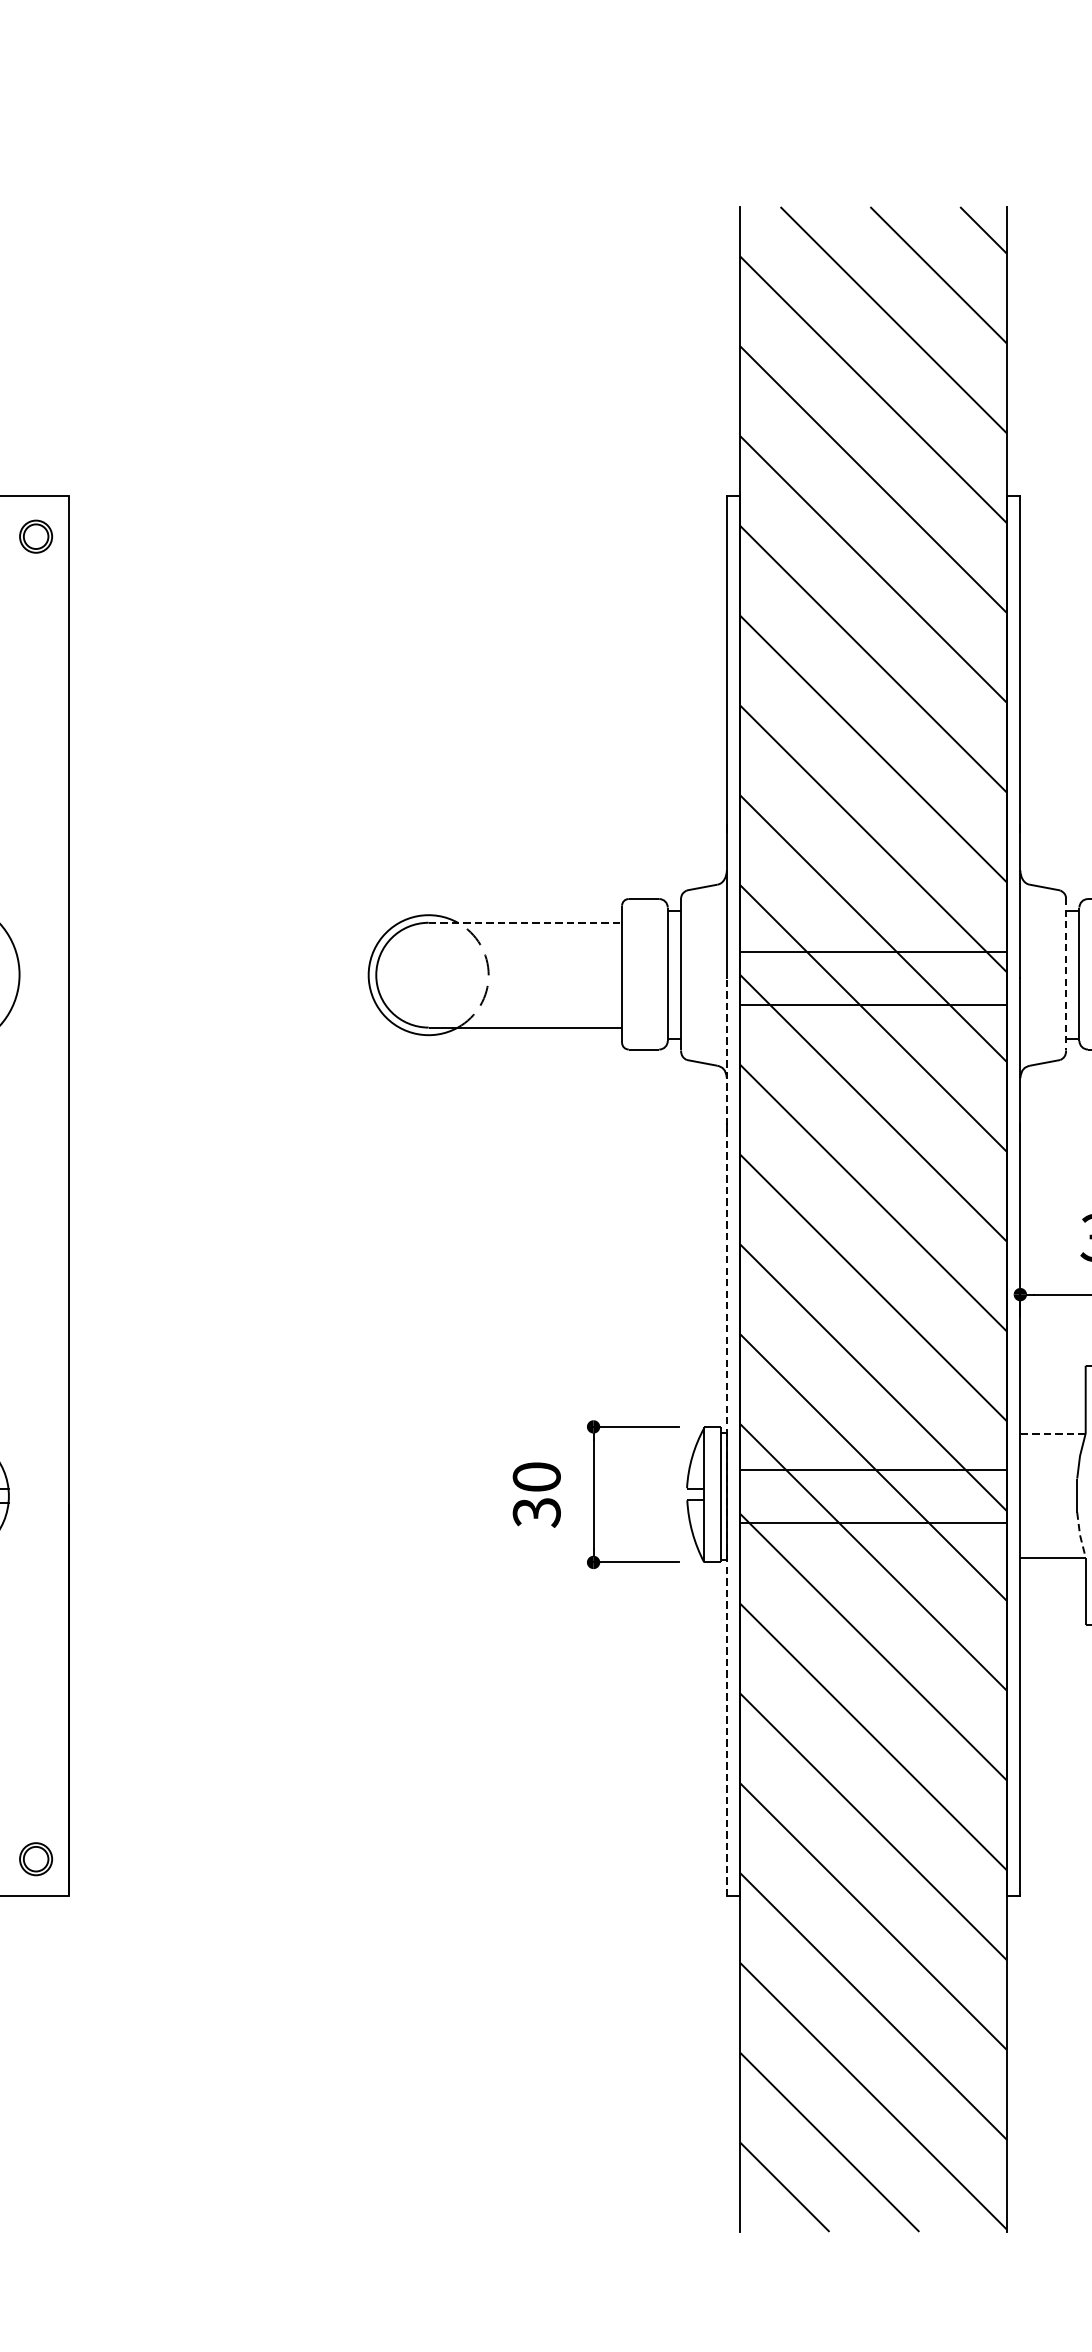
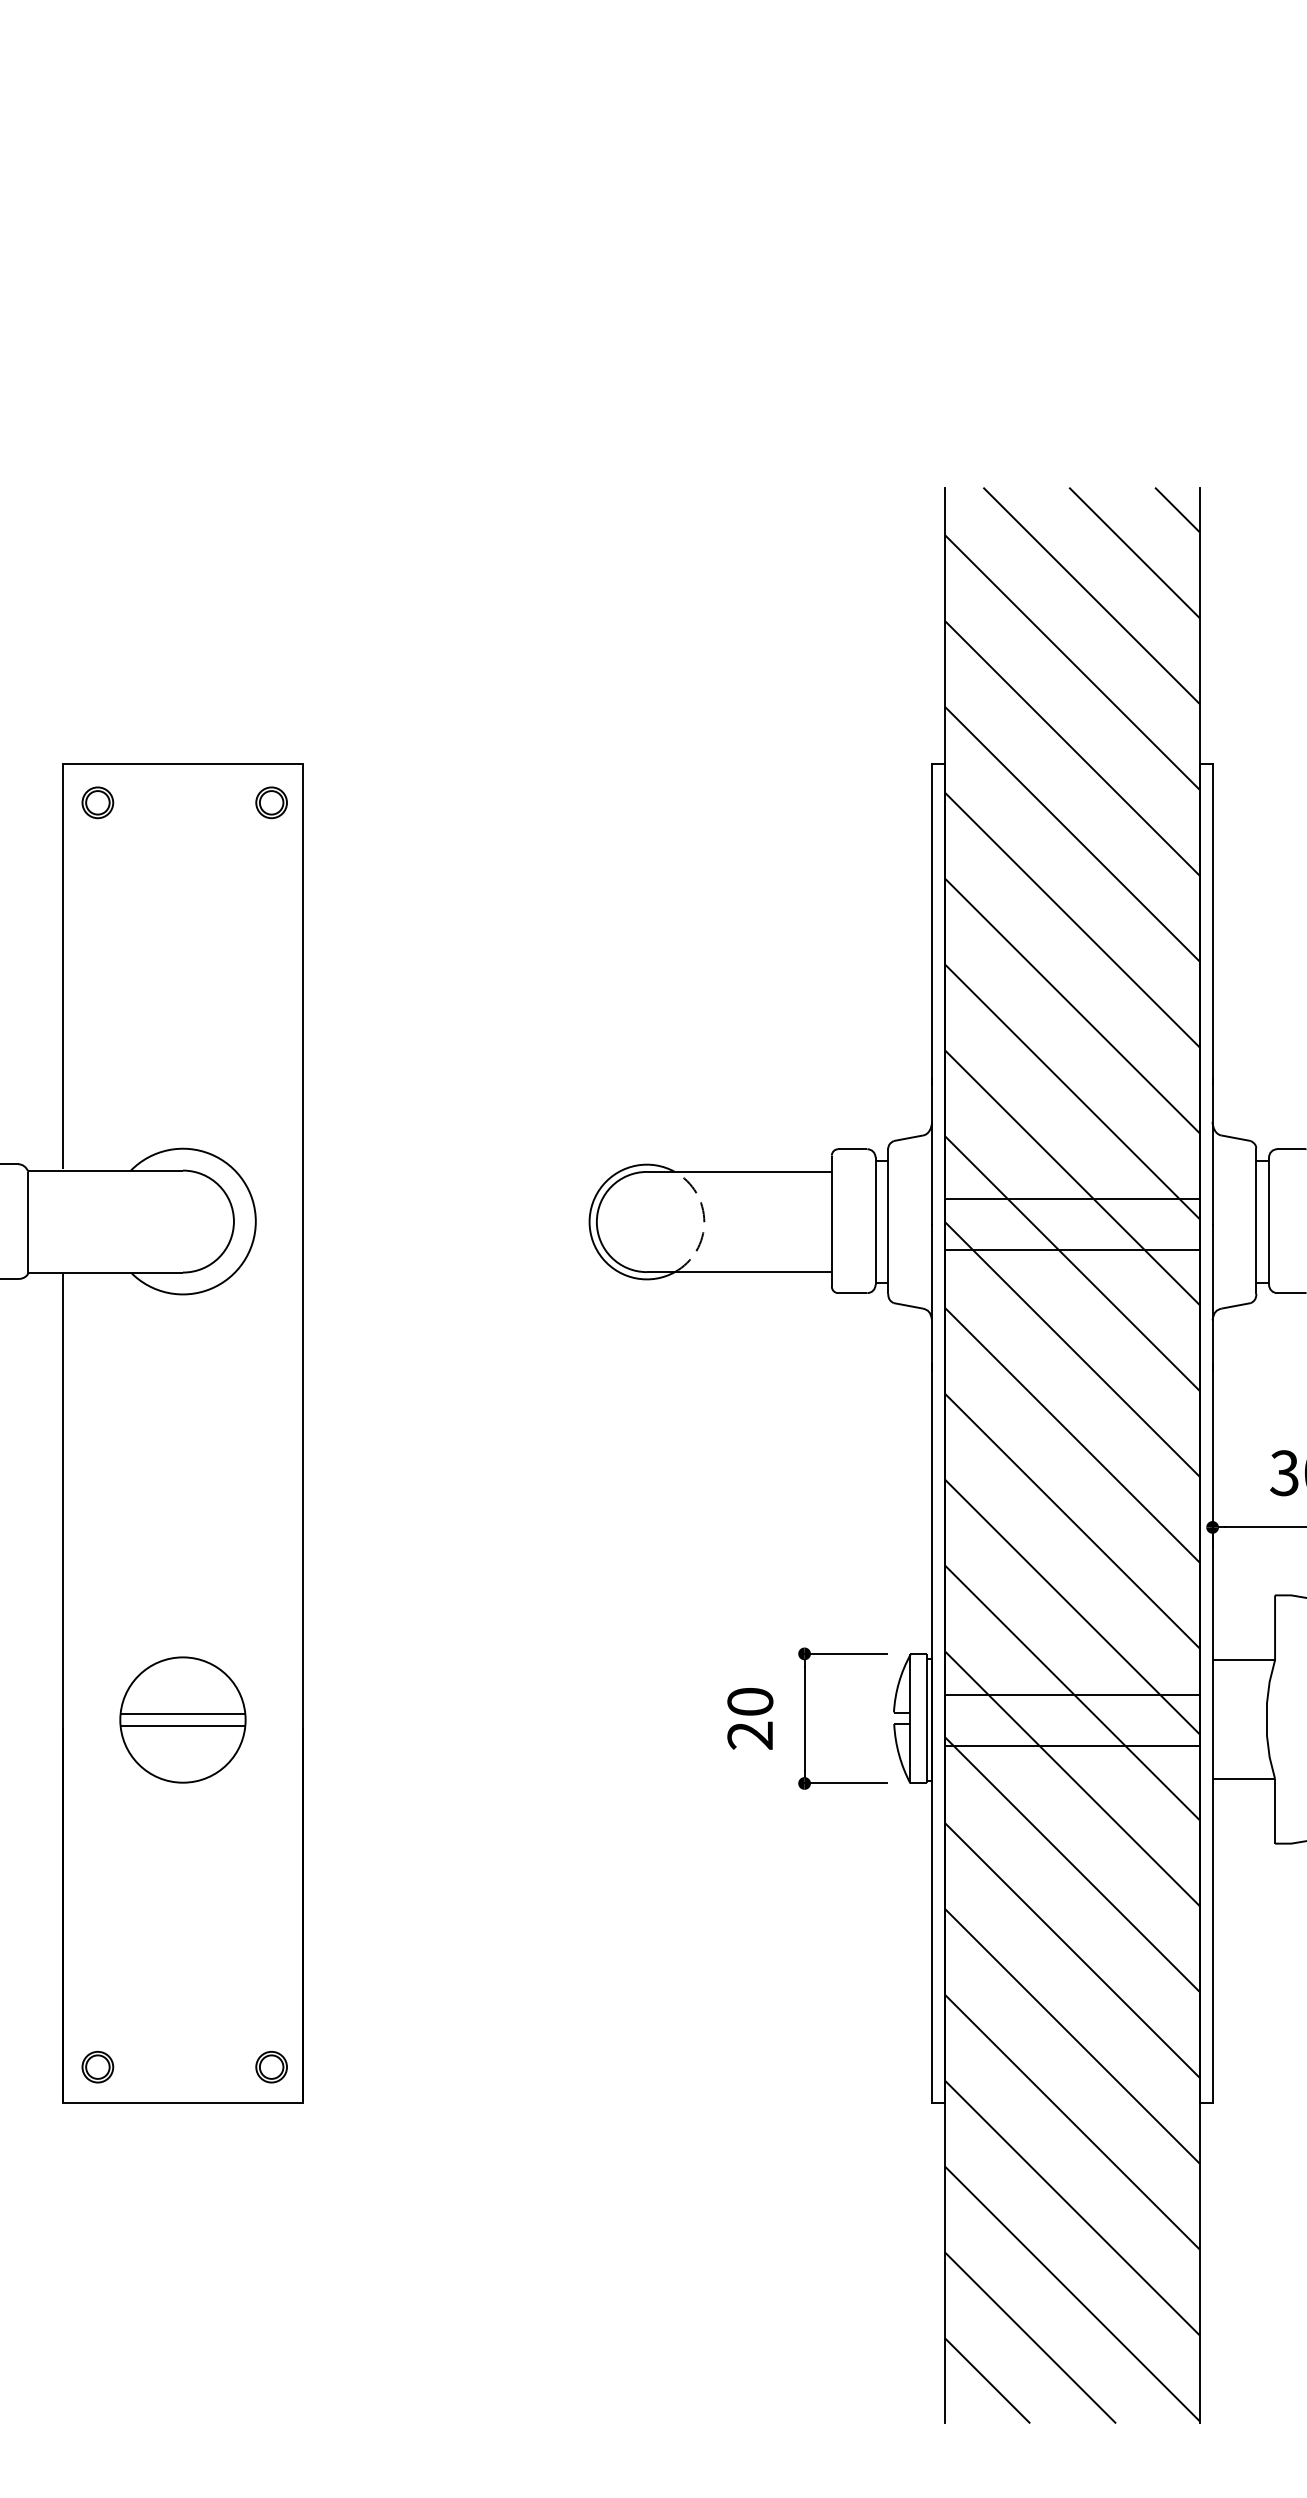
line: (525, 923) -> (739, 1172), dashed -> solid
line: (1066, 974) -> (1256, 1221), dashed -> solid
line: (1052, 1433) -> (1243, 1660), dashed -> solid
line: (727, 1436) -> (932, 1663), dashed -> solid
text: (536, 1512) -> (750, 1735), 30 -> 20
line: (1079, 1535) -> (1269, 1757), dashed -> solid

